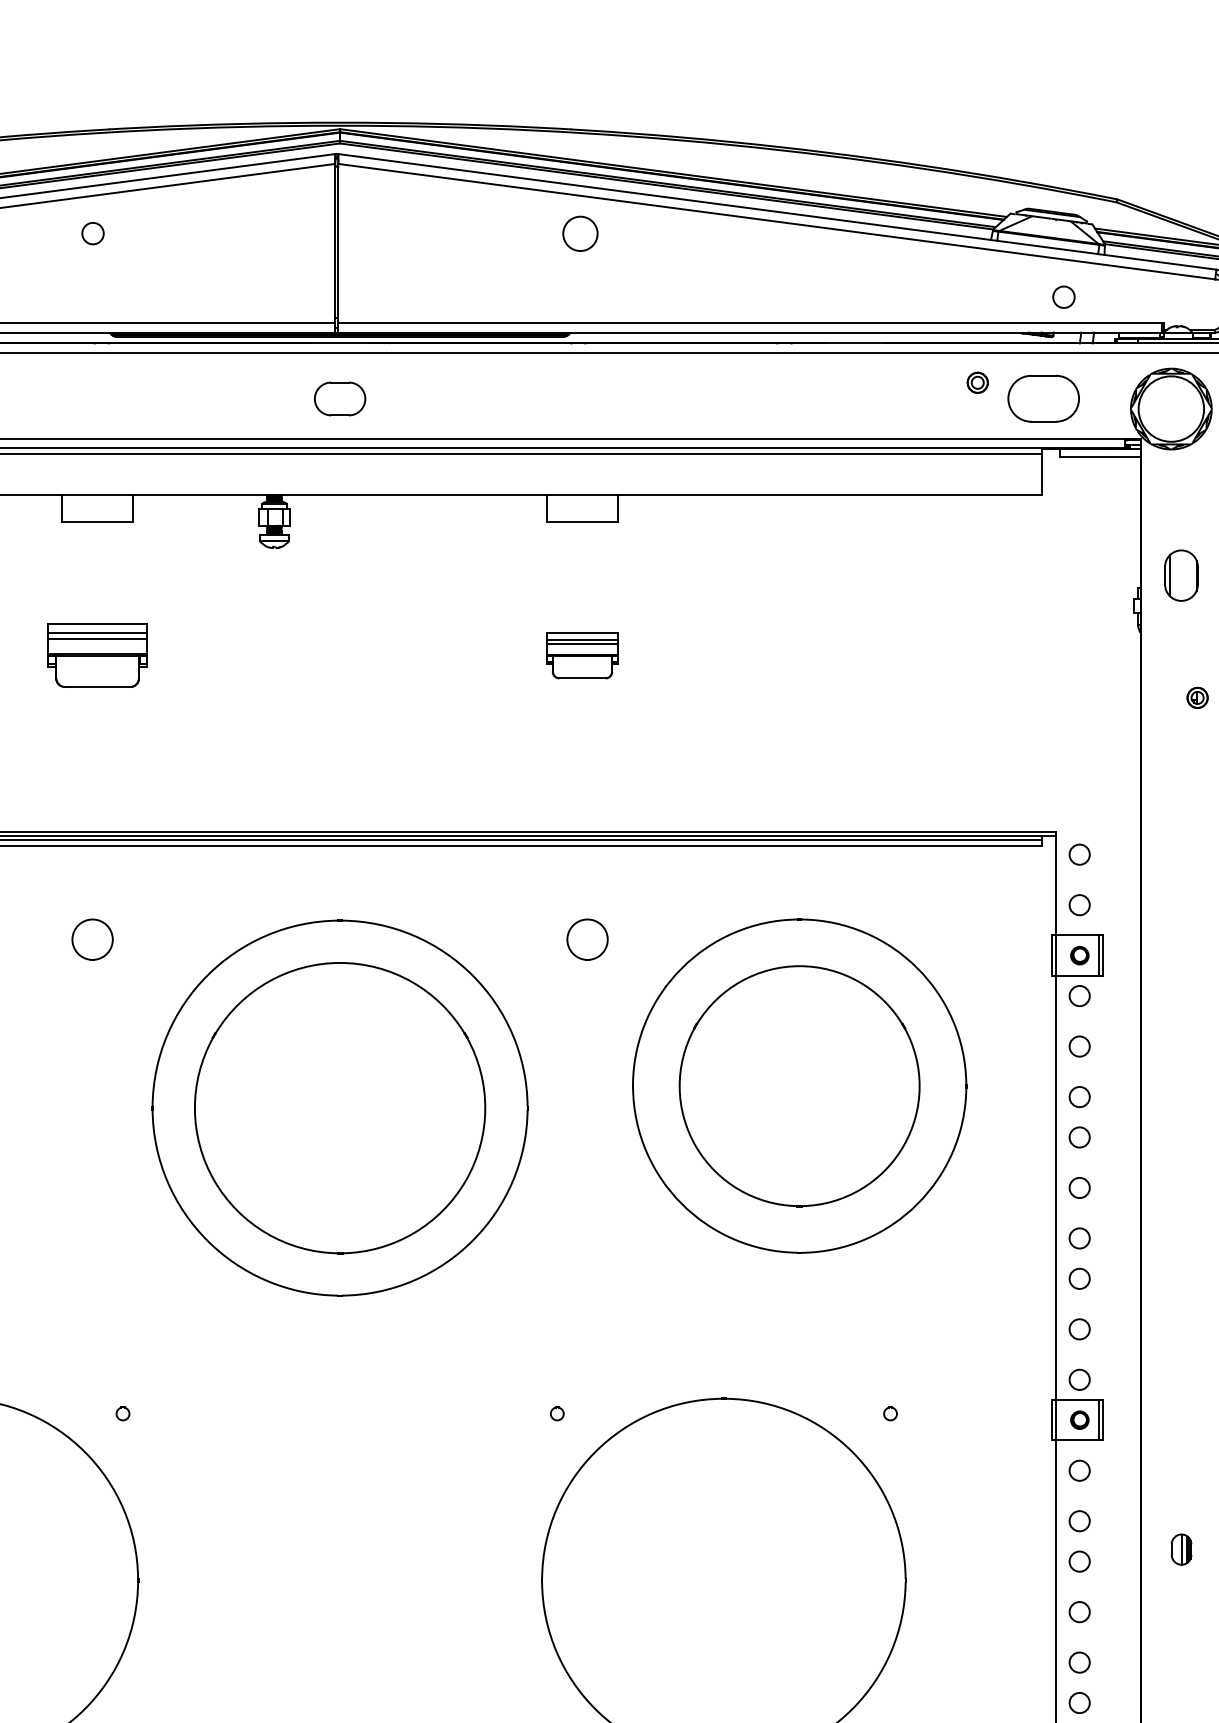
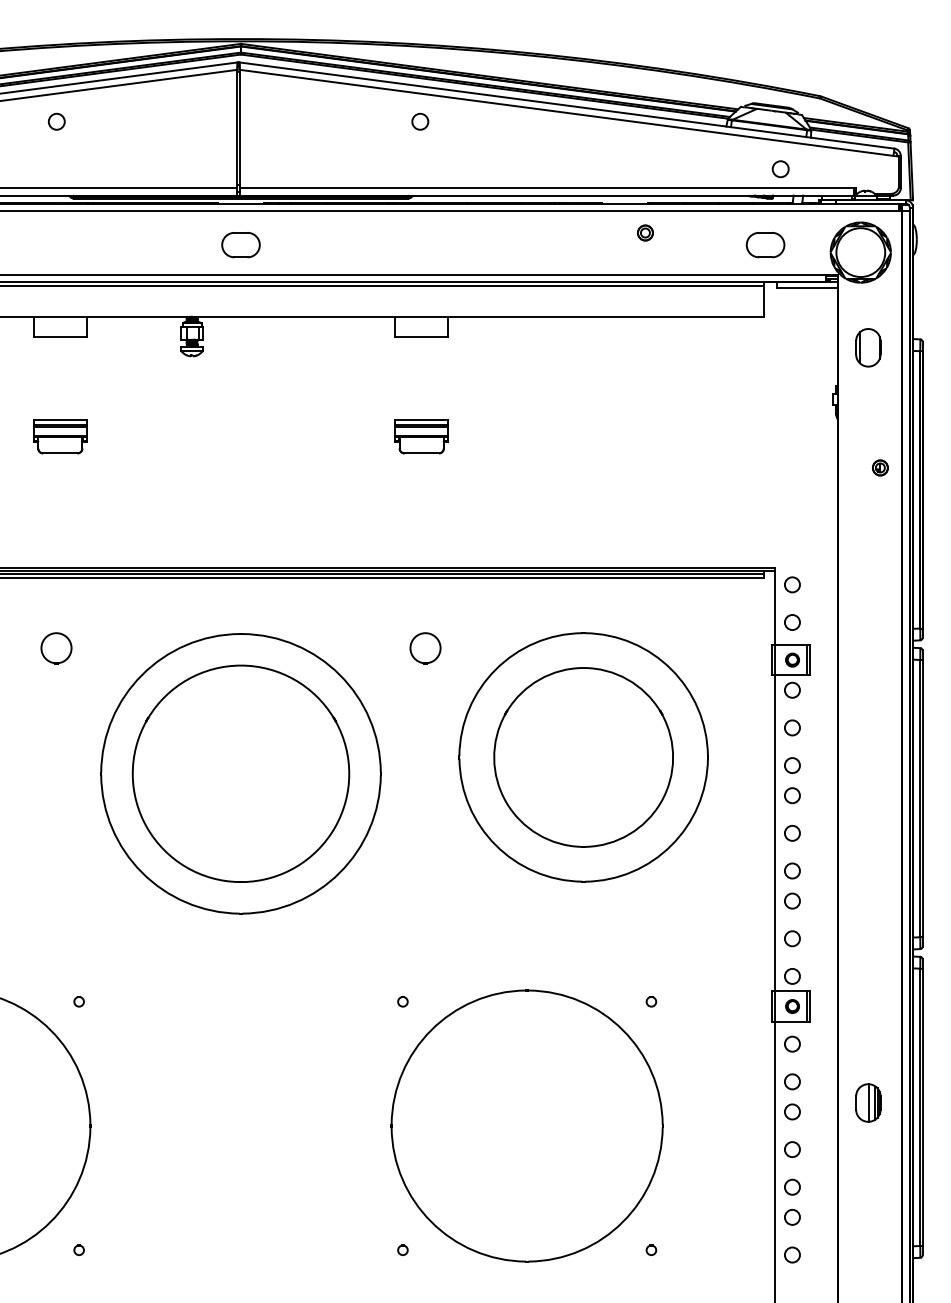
circle: (580, 233) -> (420, 121), size x0.62
part: (977, 382) -> (645, 232), moved
part: (1043, 399) -> (765, 245), size x0.71
part: (1181, 575) -> (868, 347), moved
part: (97, 655) -> (60, 436), size x0.71
part: (1181, 1548) -> (868, 1102), size x1.67

